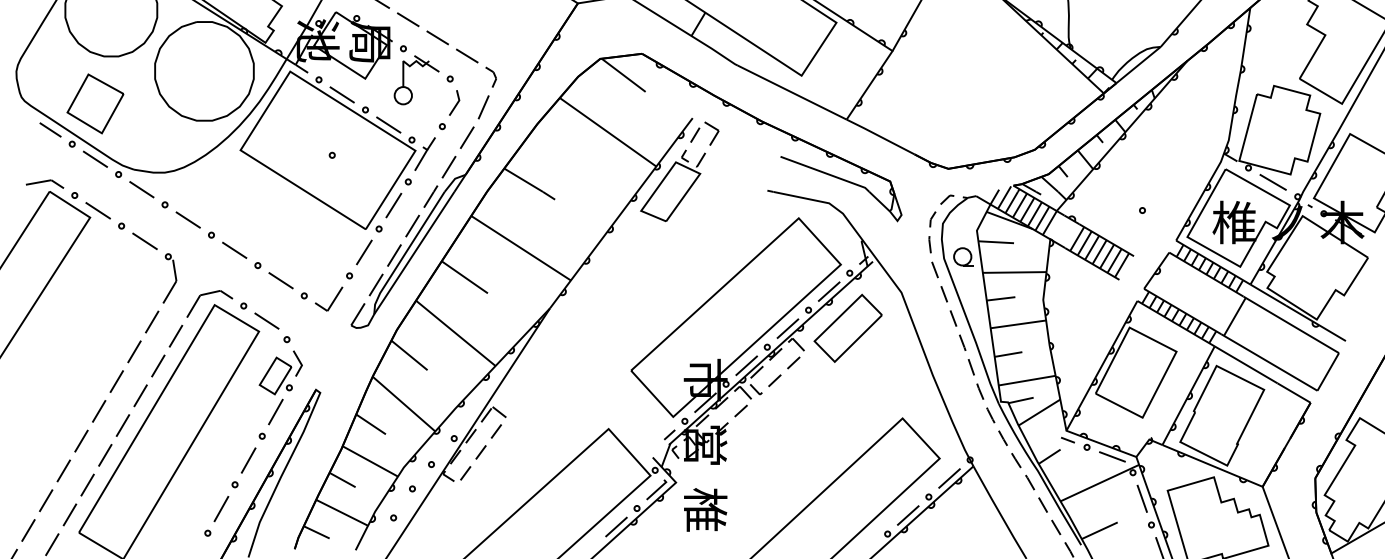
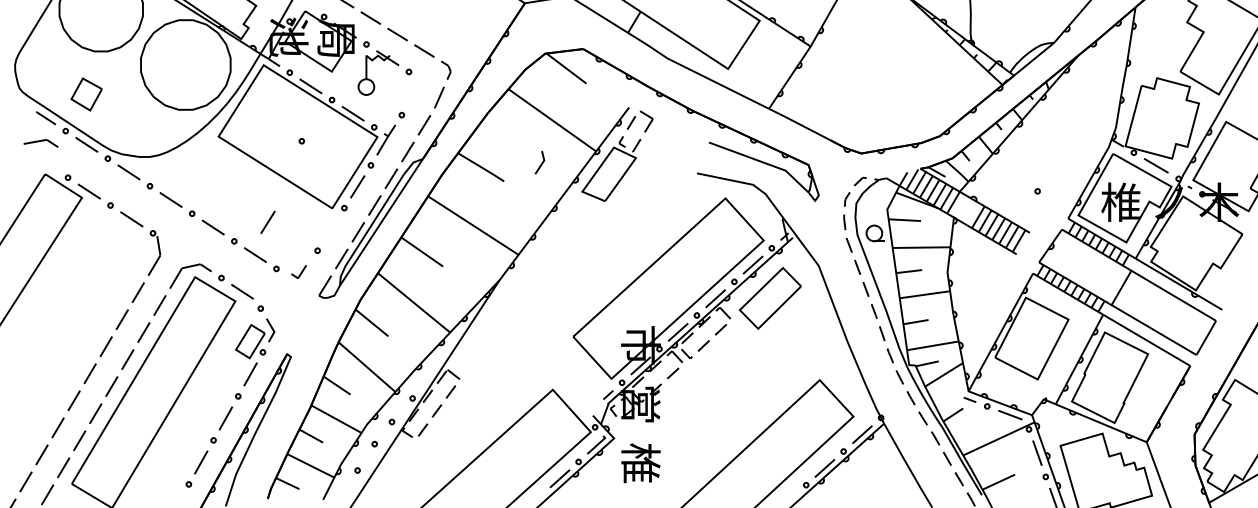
line: (456, 102) -> (541, 162), moved
part: (95, 103) -> (86, 94), size x0.6
part: (44, 184) -> (40, 143), moved
line: (363, 251) -> (267, 221), moved
part: (328, 298) -> (298, 271), size x0.6

